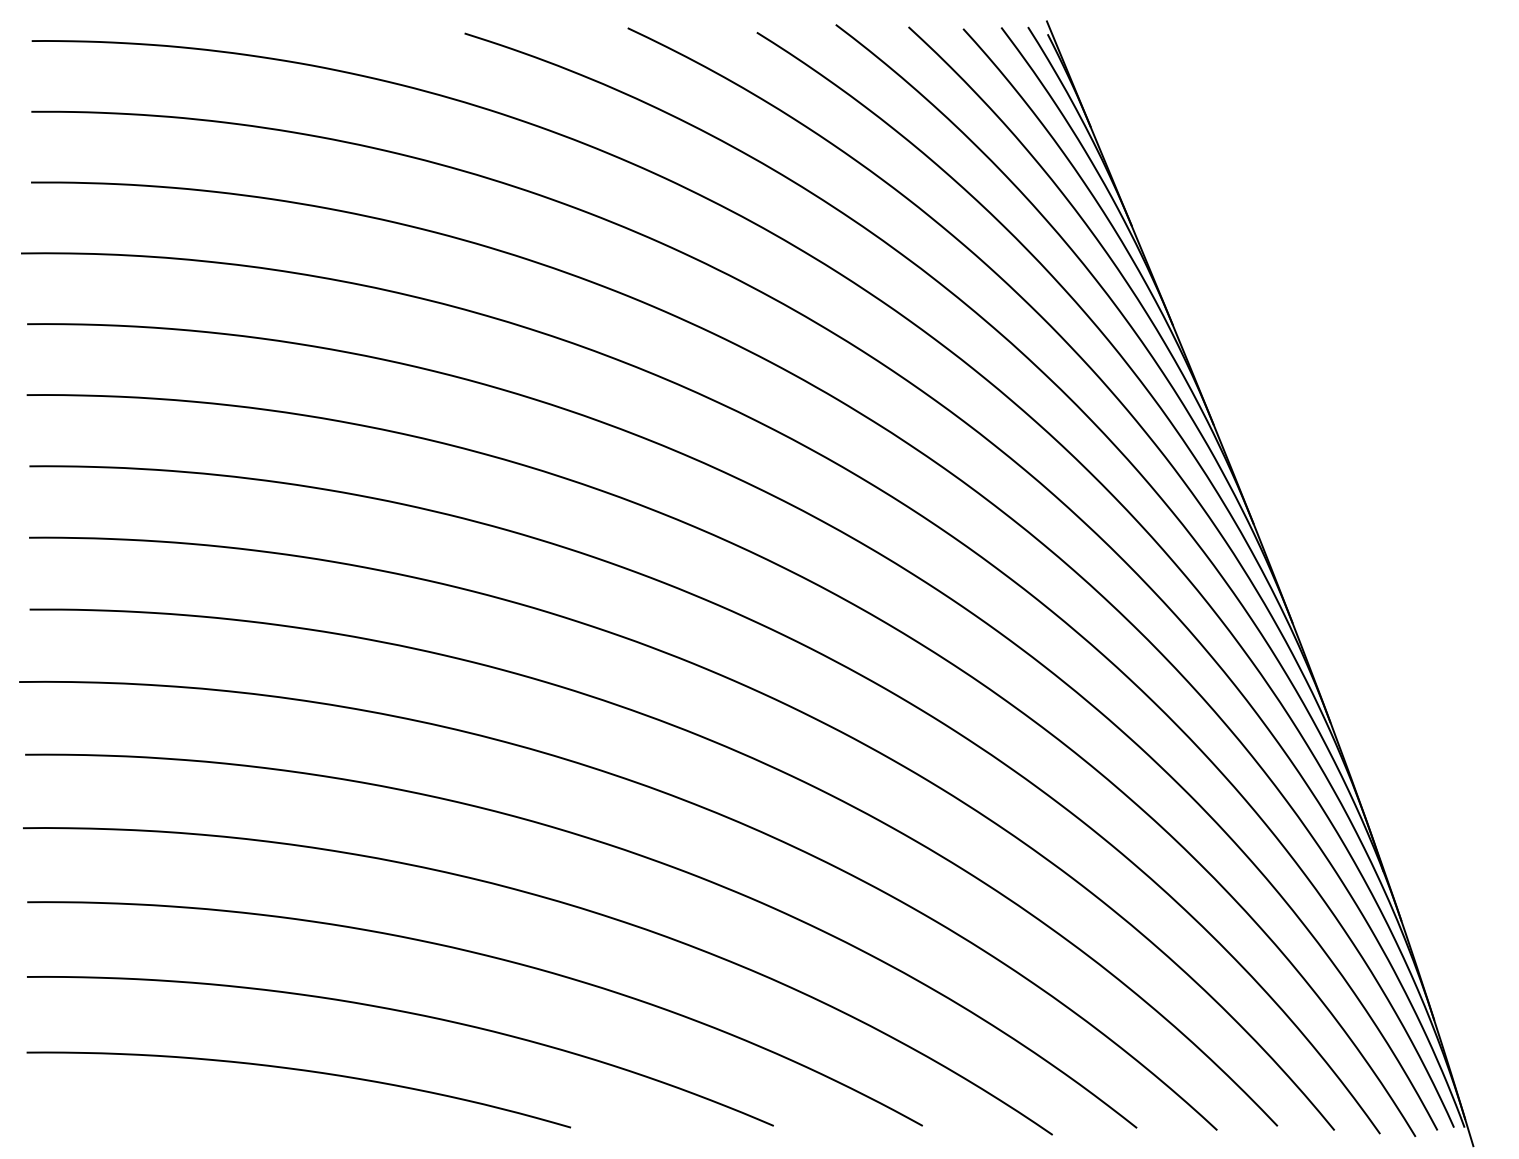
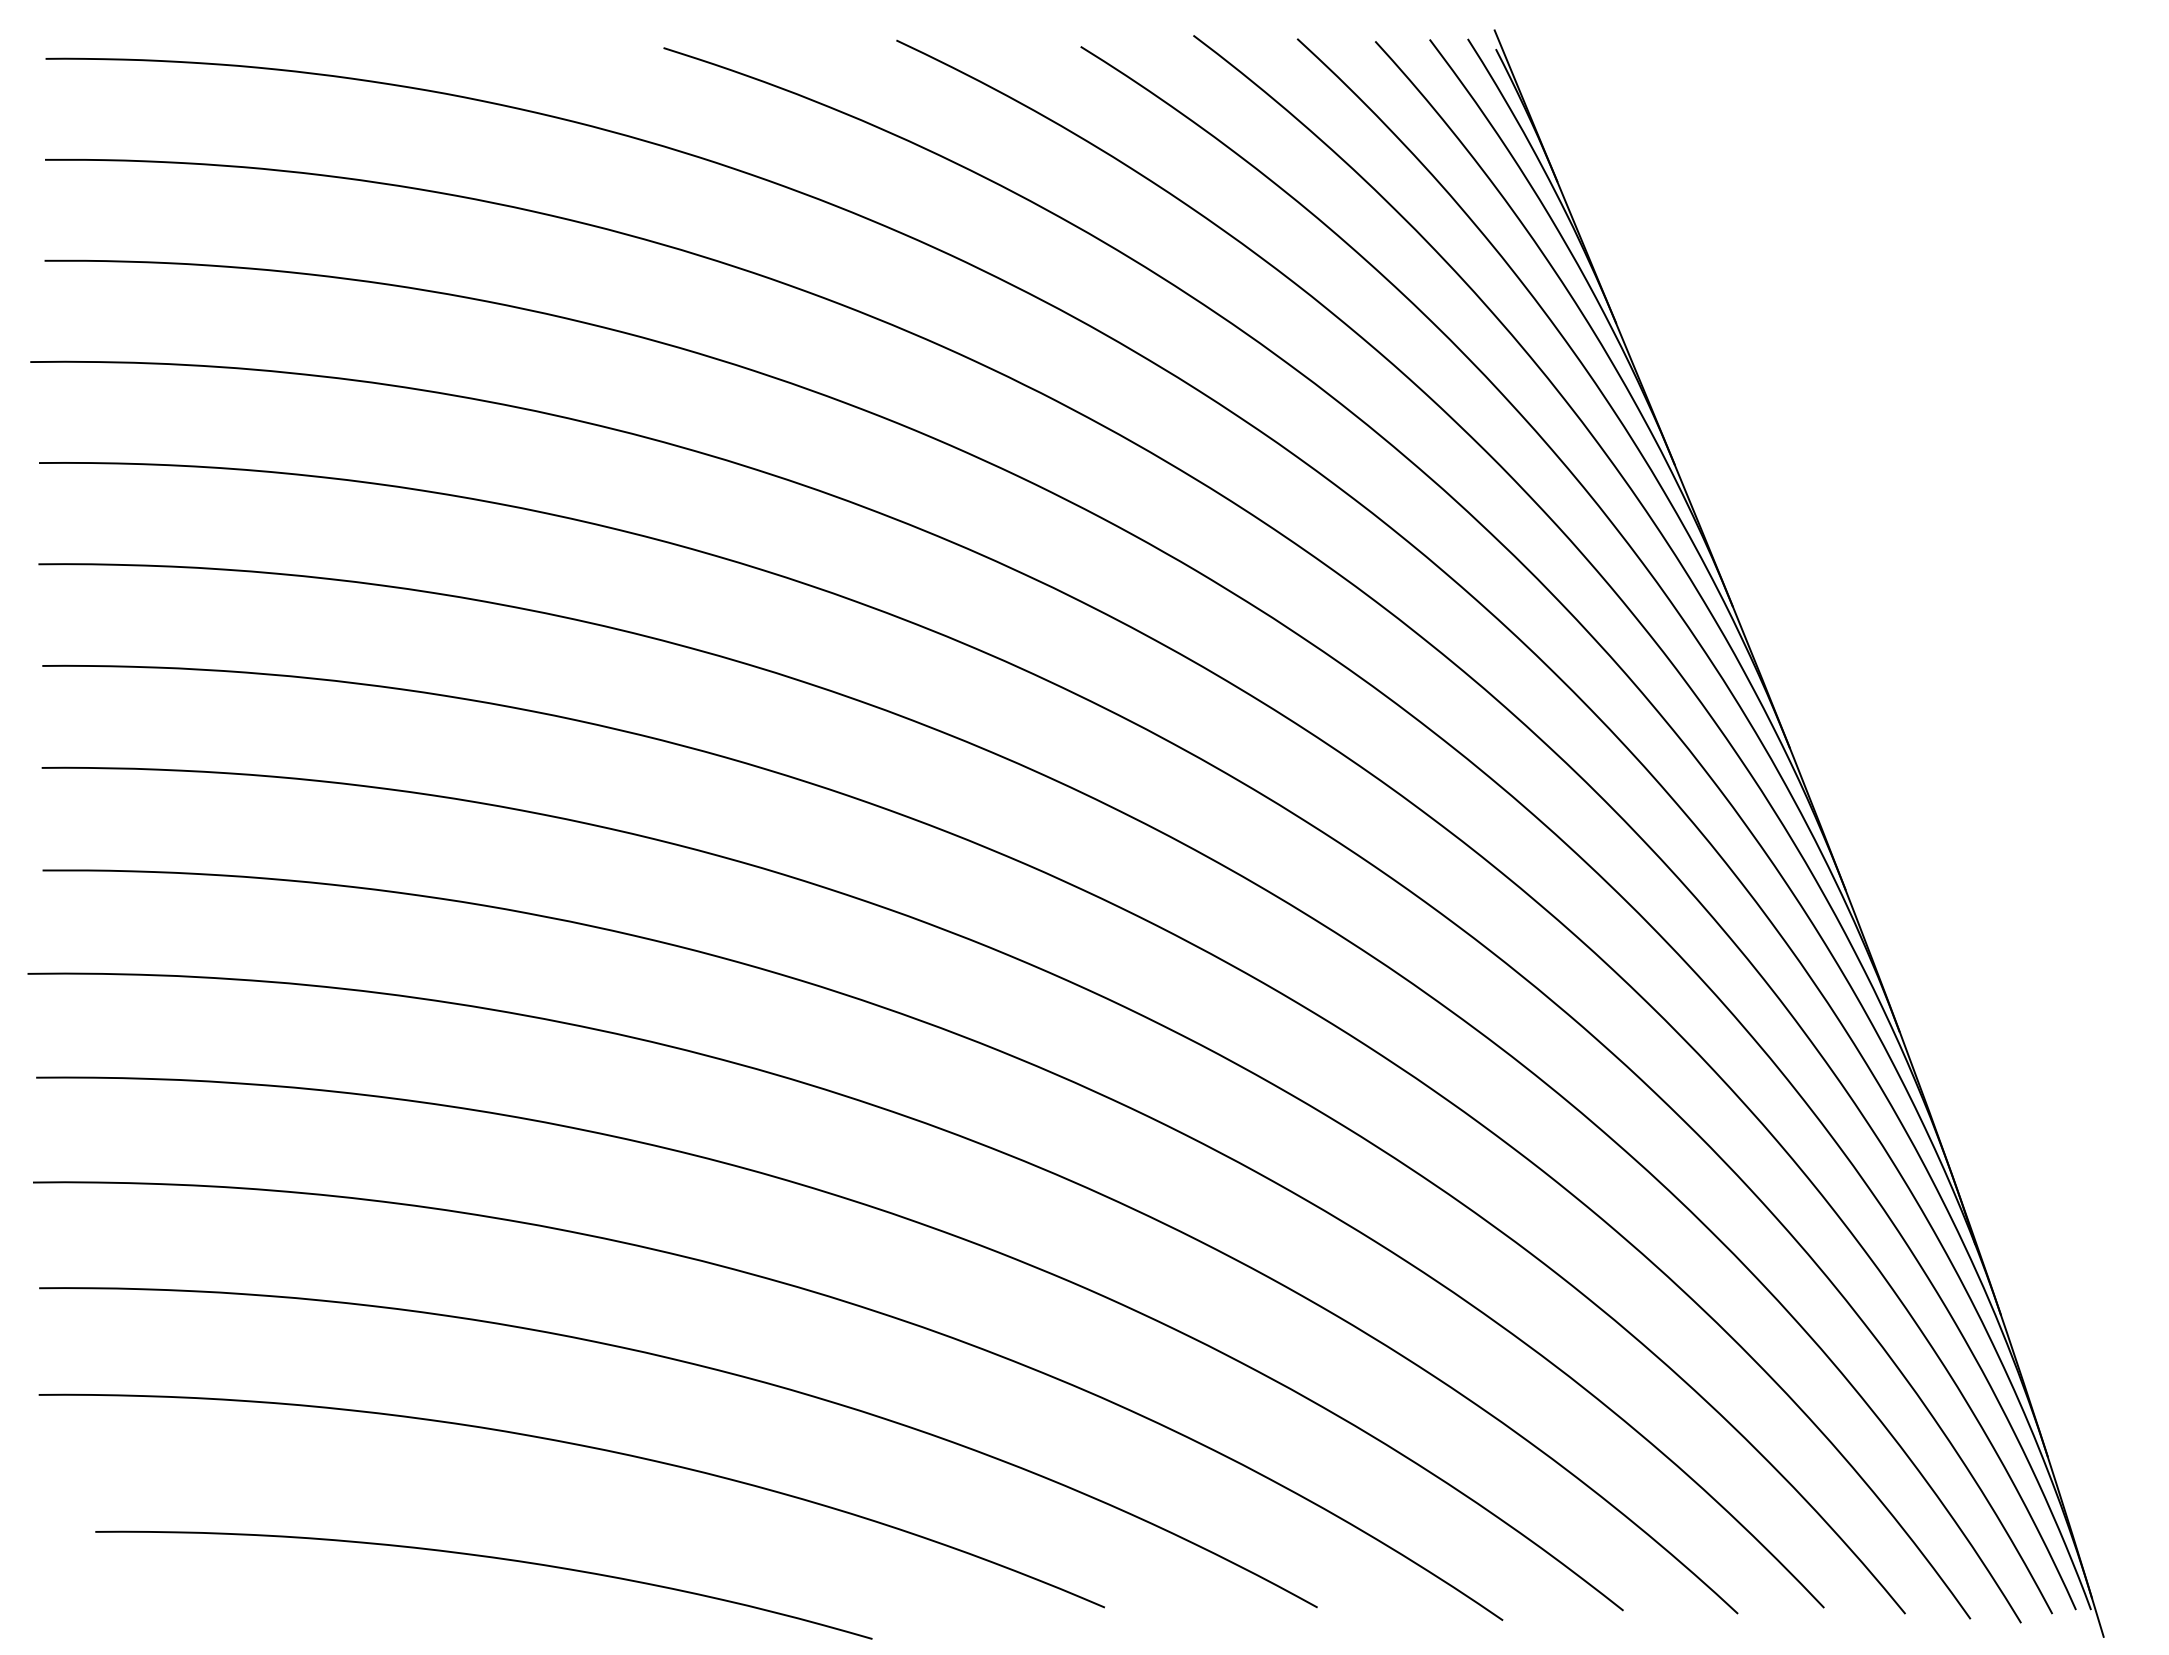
curve: (298, 1070) -> (483, 1557), moved

